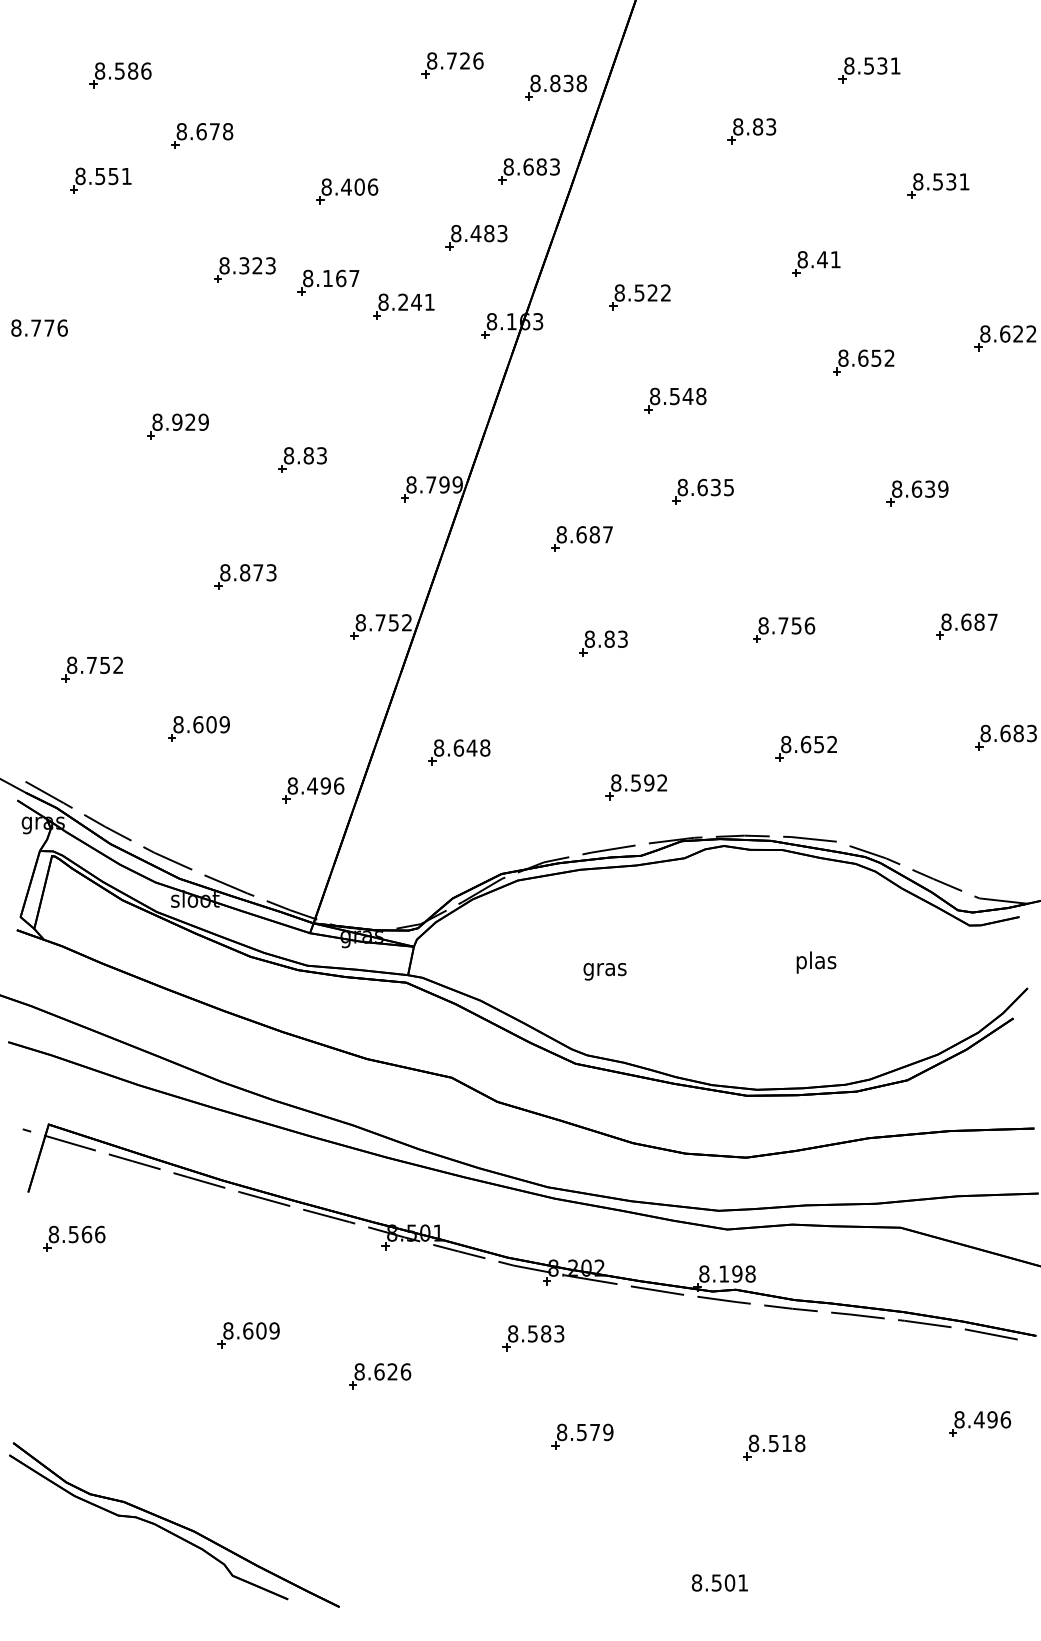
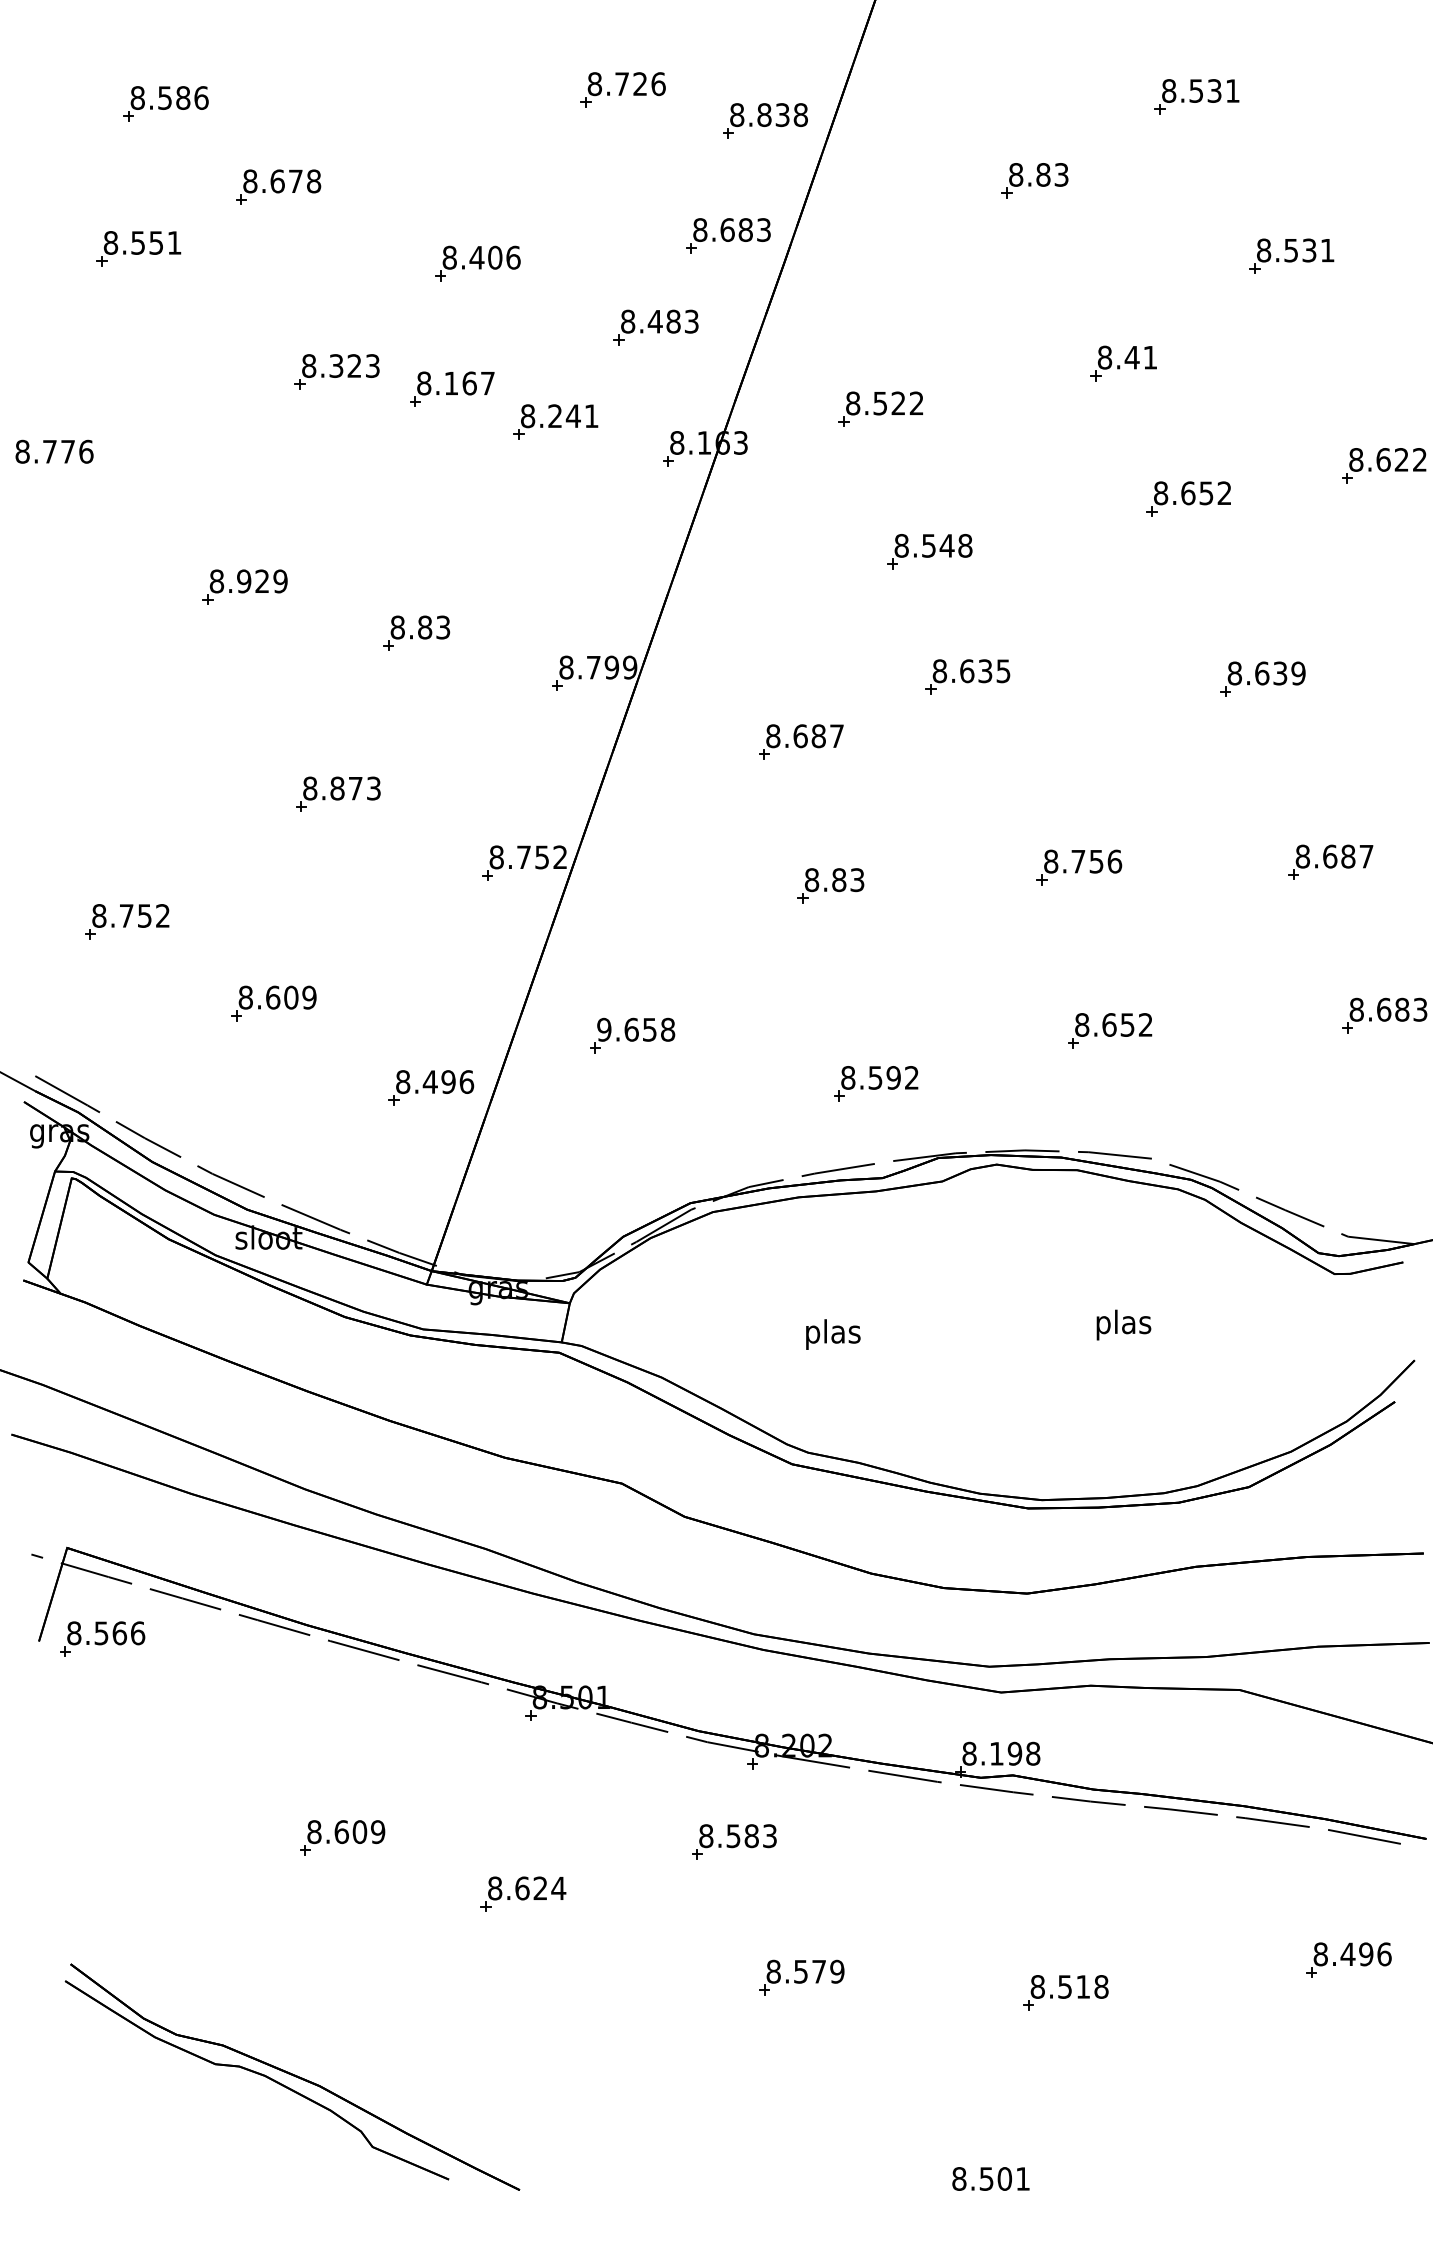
text: (455, 747) -> (627, 1029), 8.648 -> 9.658
text: (604, 969) -> (832, 1334), gras -> plas
part: (74, 1238) -> (102, 1638), moved
text: (405, 1371) -> (558, 1887), 8.626 -> 8.624
part: (174, 1524) -> (292, 2076), moved

